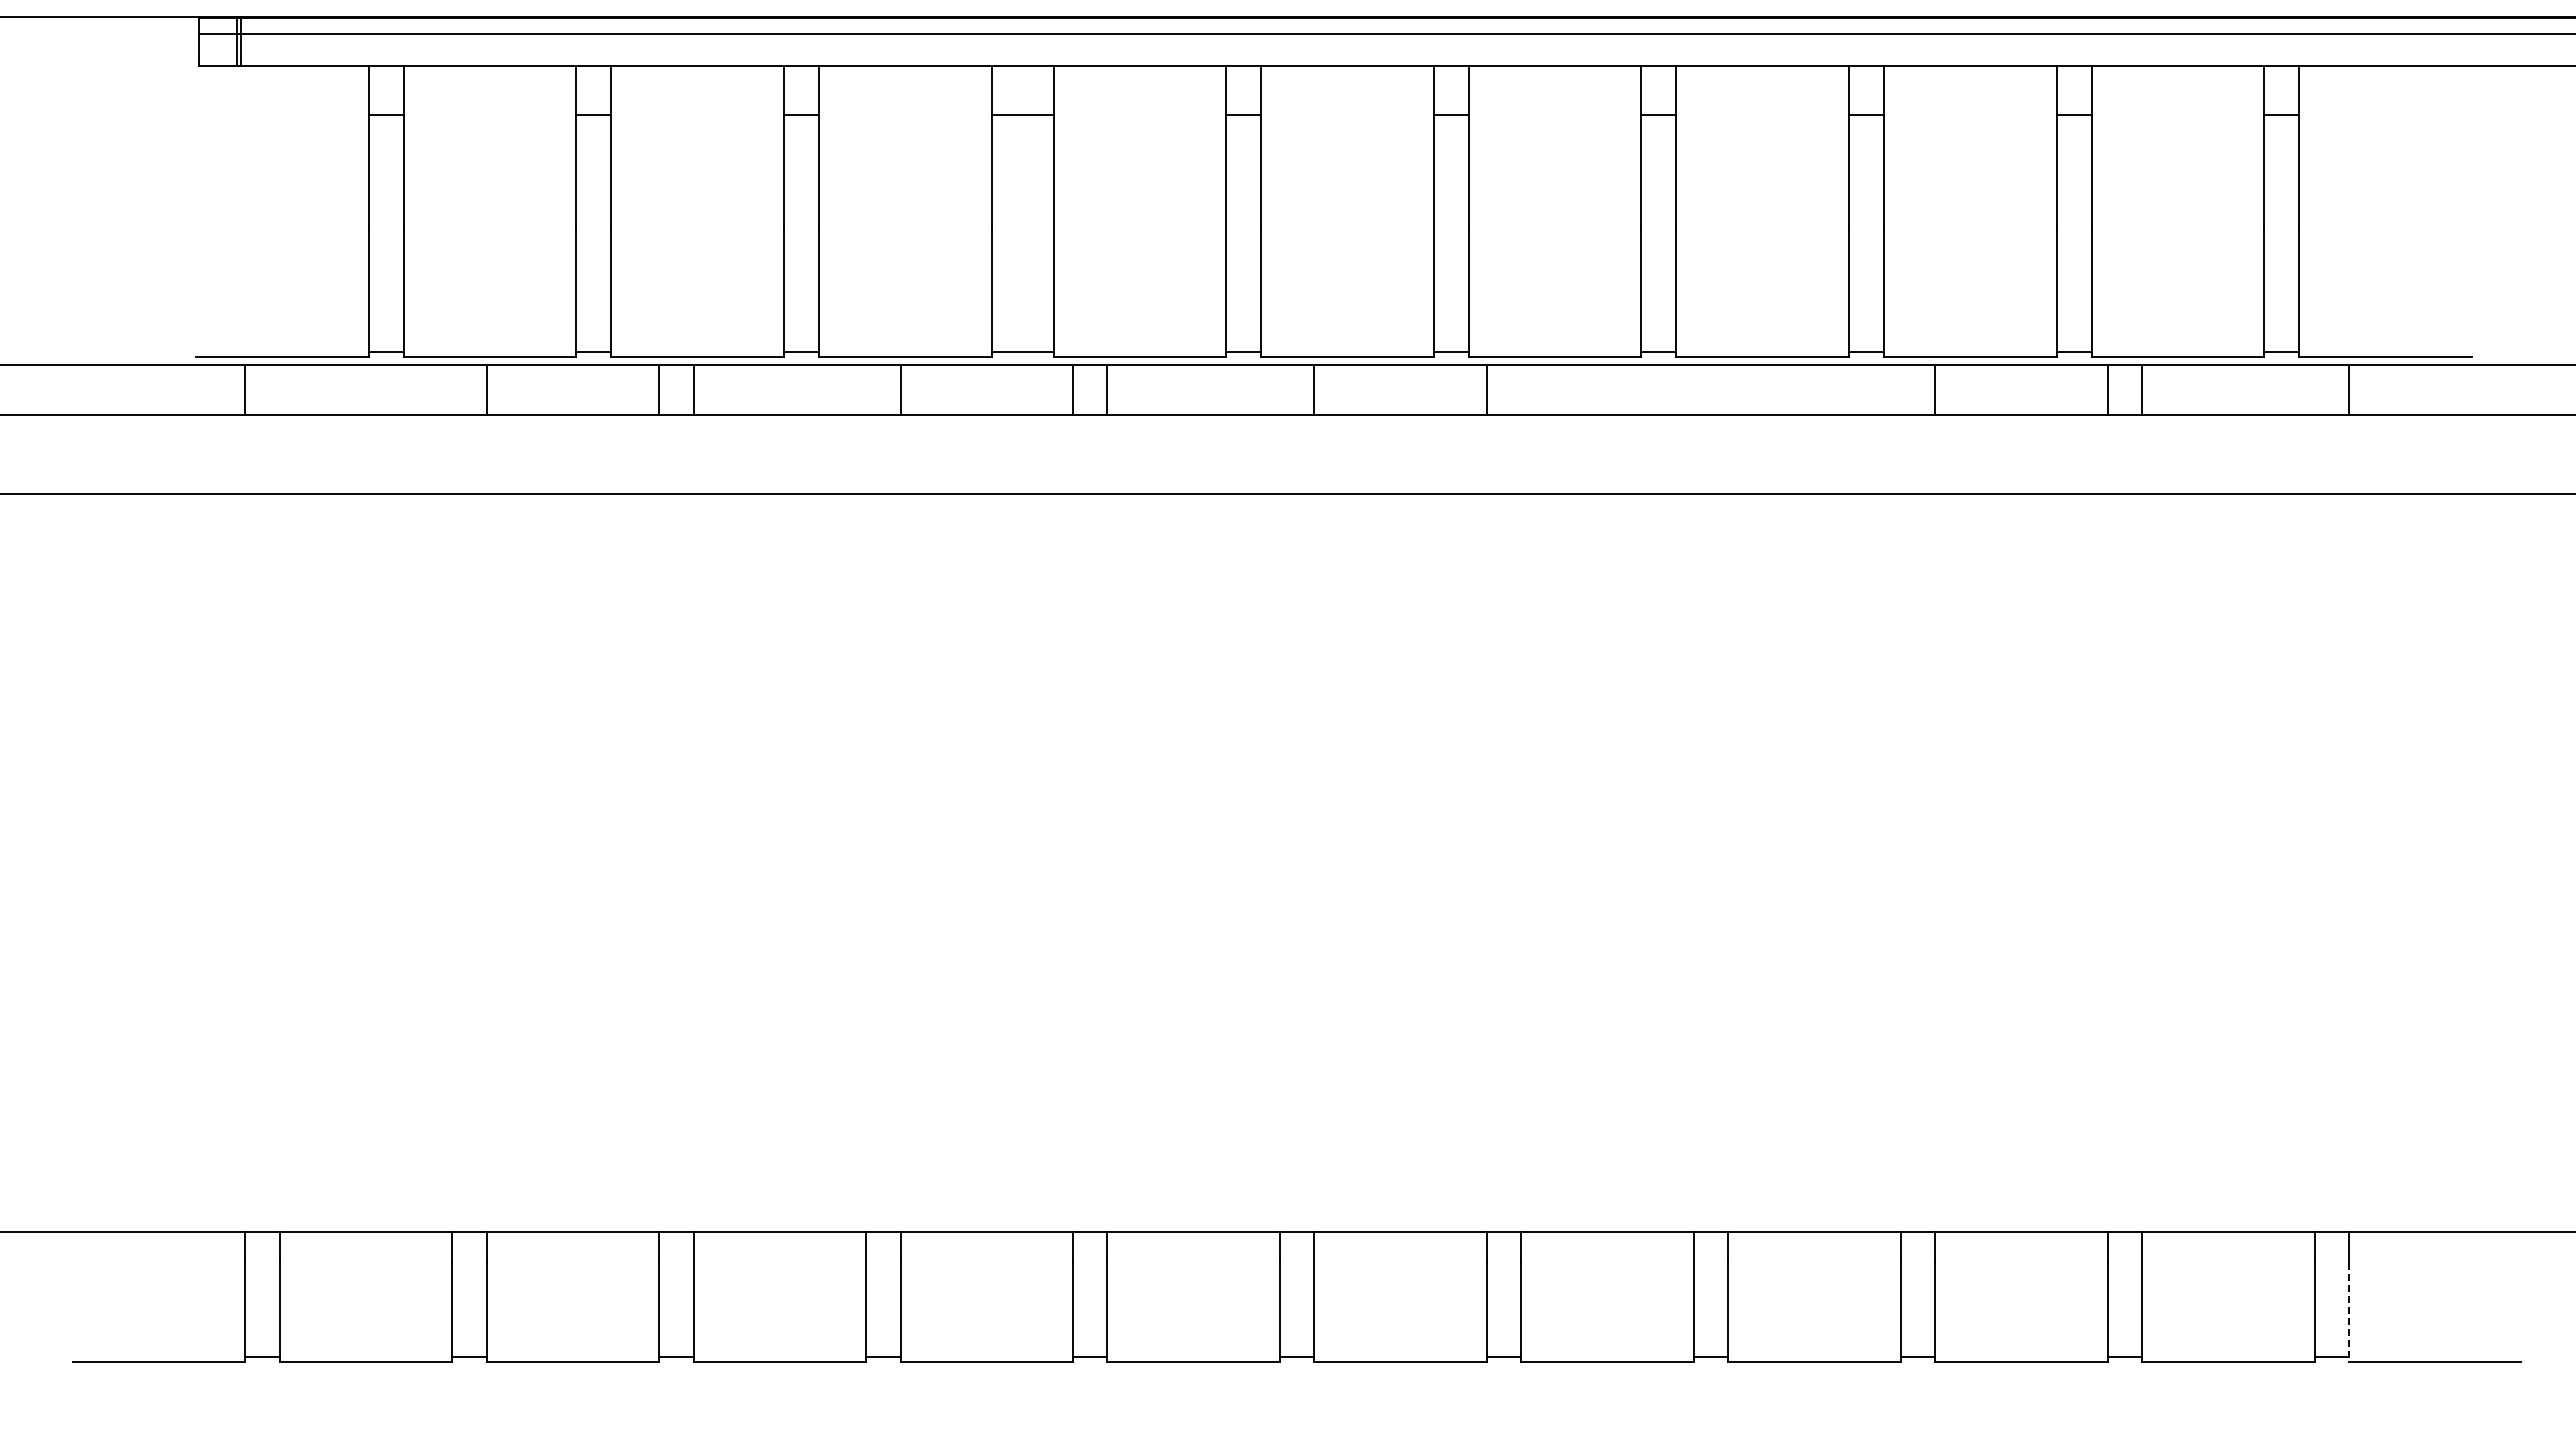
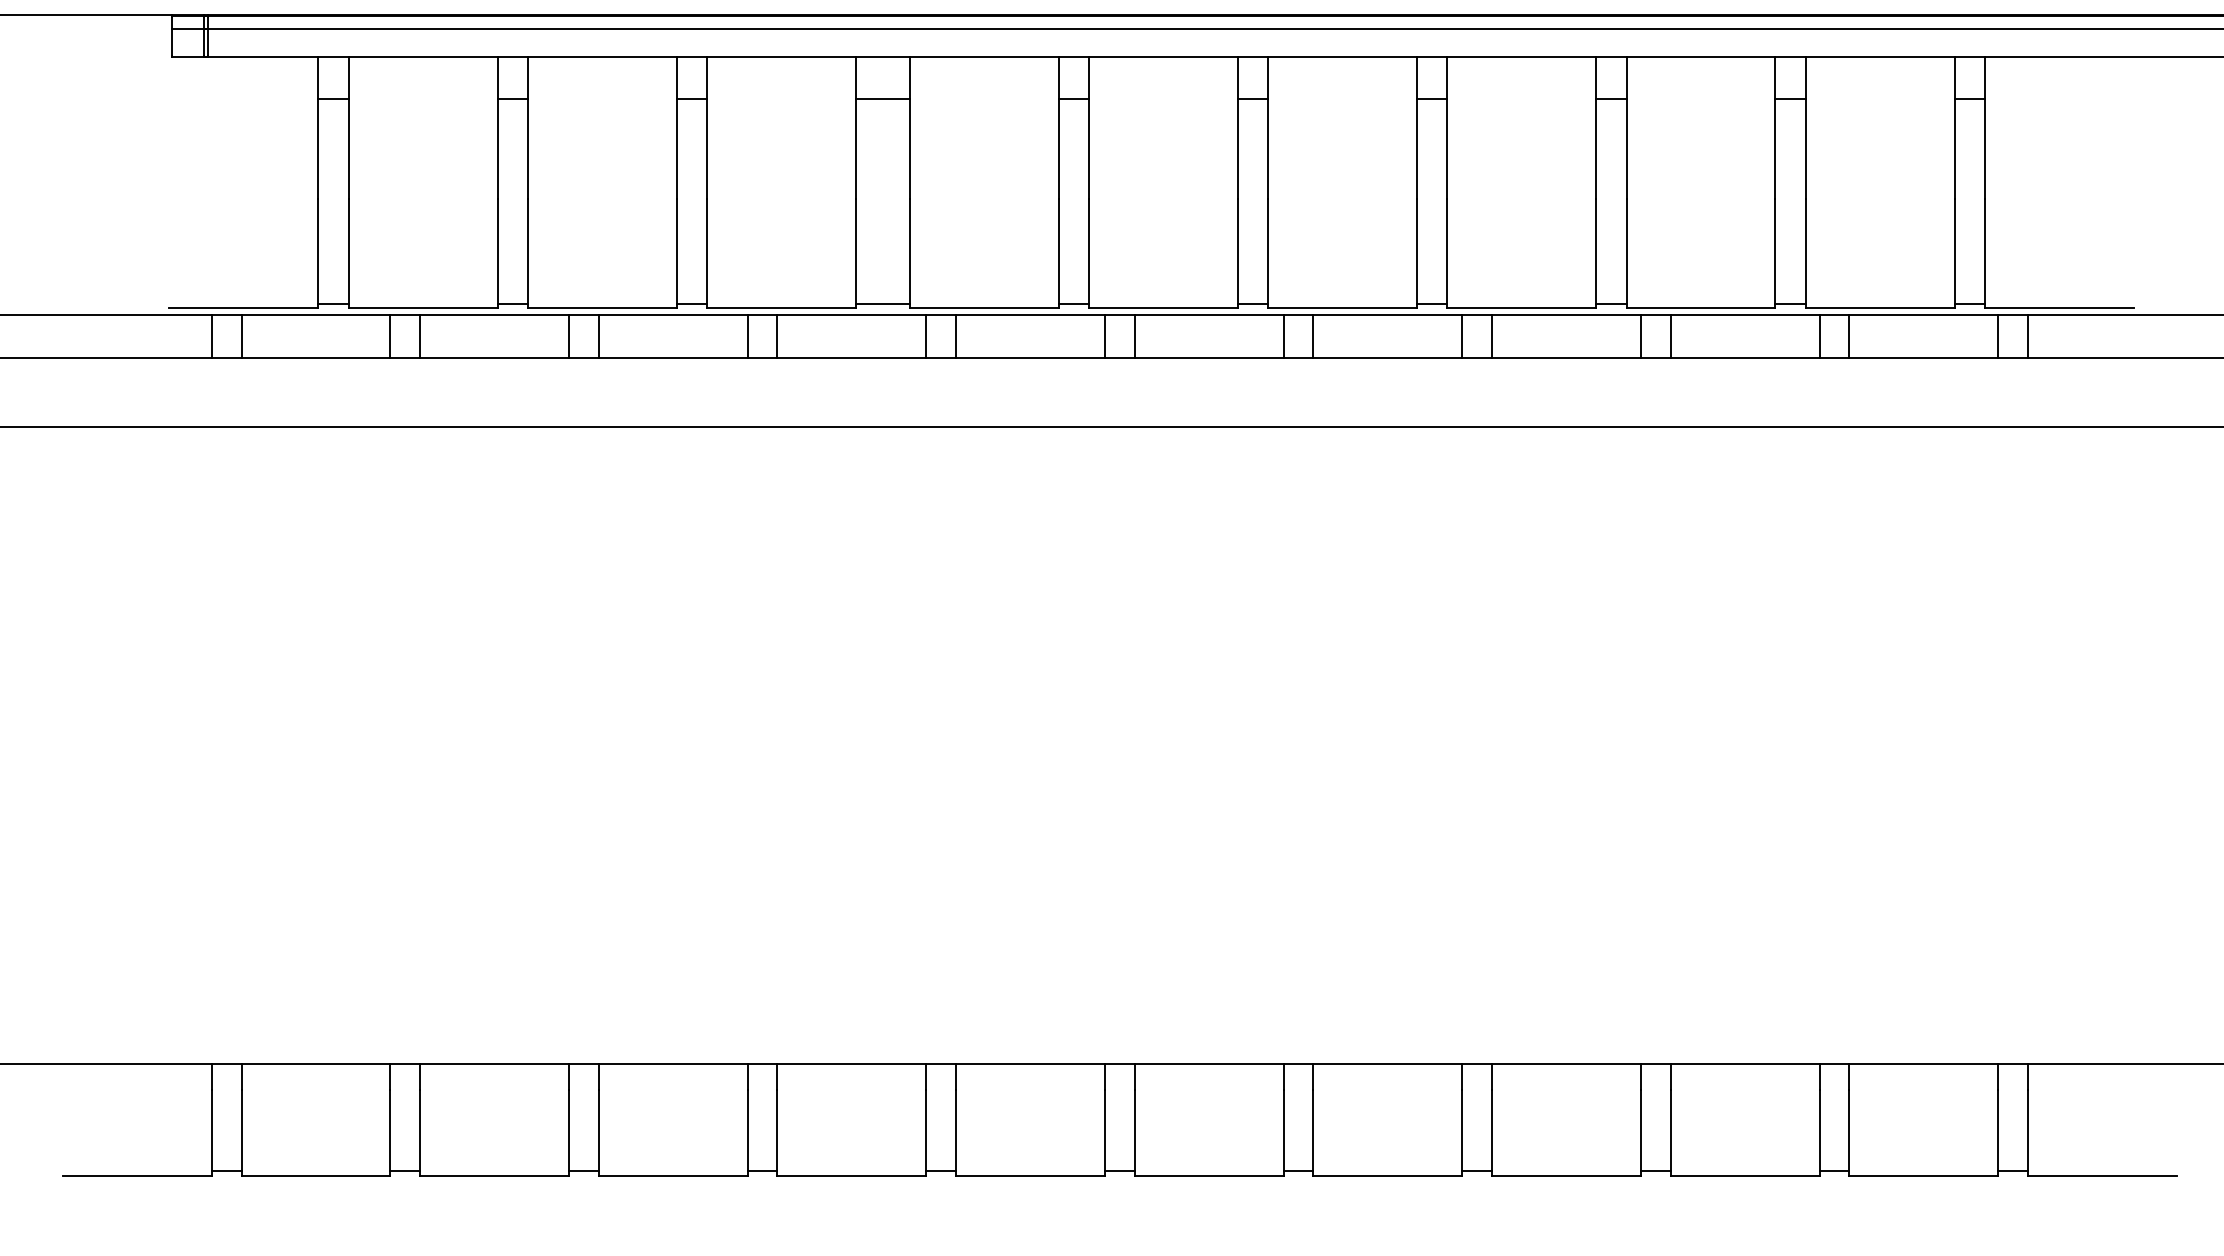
line: (279, 389) -> (241, 336), added
line: (452, 389) -> (390, 336), added
line: (866, 389) -> (748, 336), added
line: (1279, 389) -> (1104, 336), added
line: (1521, 389) -> (1313, 336), added
line: (1693, 389) -> (1462, 336), added
line: (1728, 389) -> (1492, 336), added
line: (1900, 389) -> (1640, 336), added
line: (2314, 389) -> (1998, 336), added
line: (2349, 1313) -> (2028, 1133), dashed -> solid

